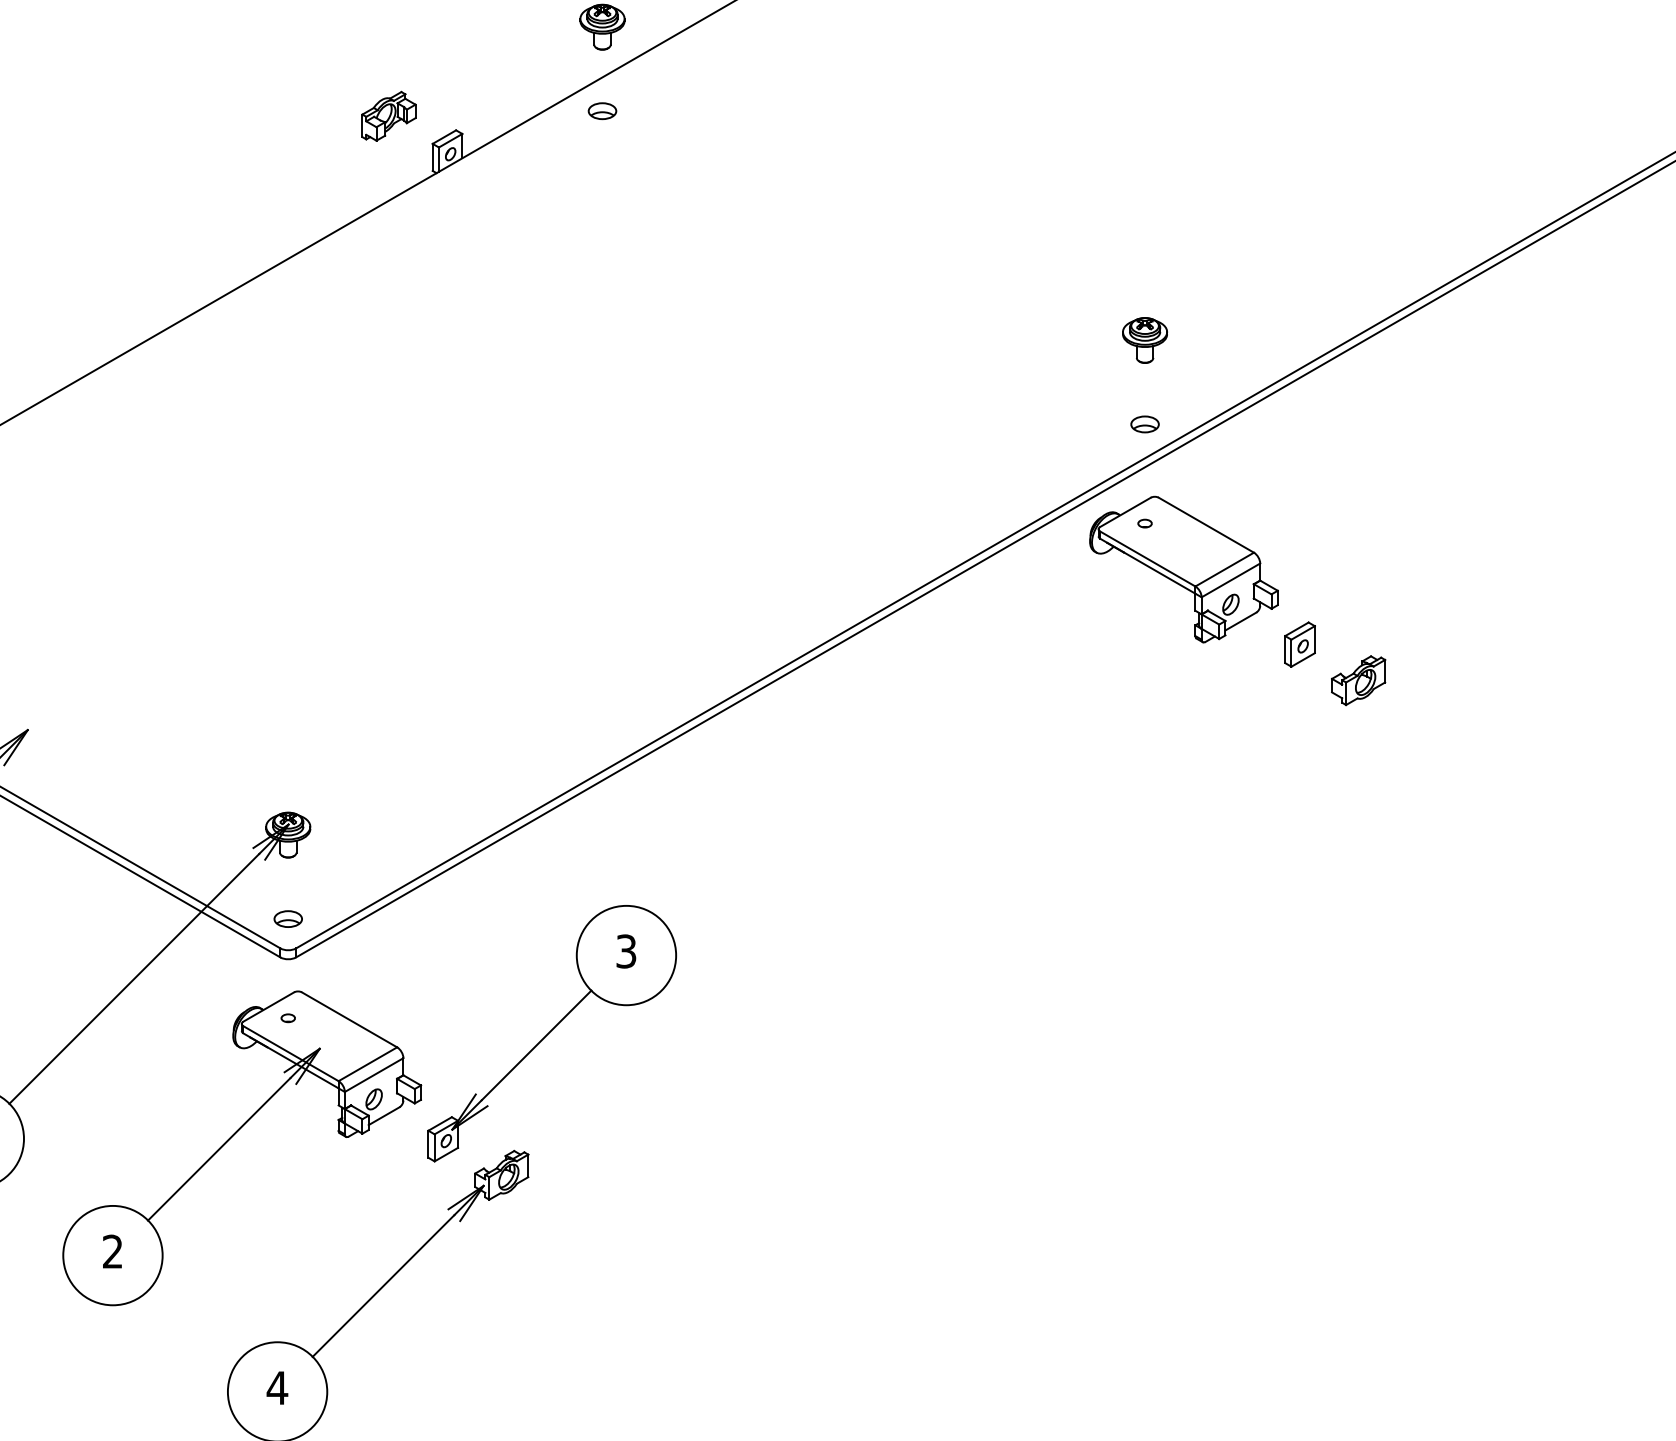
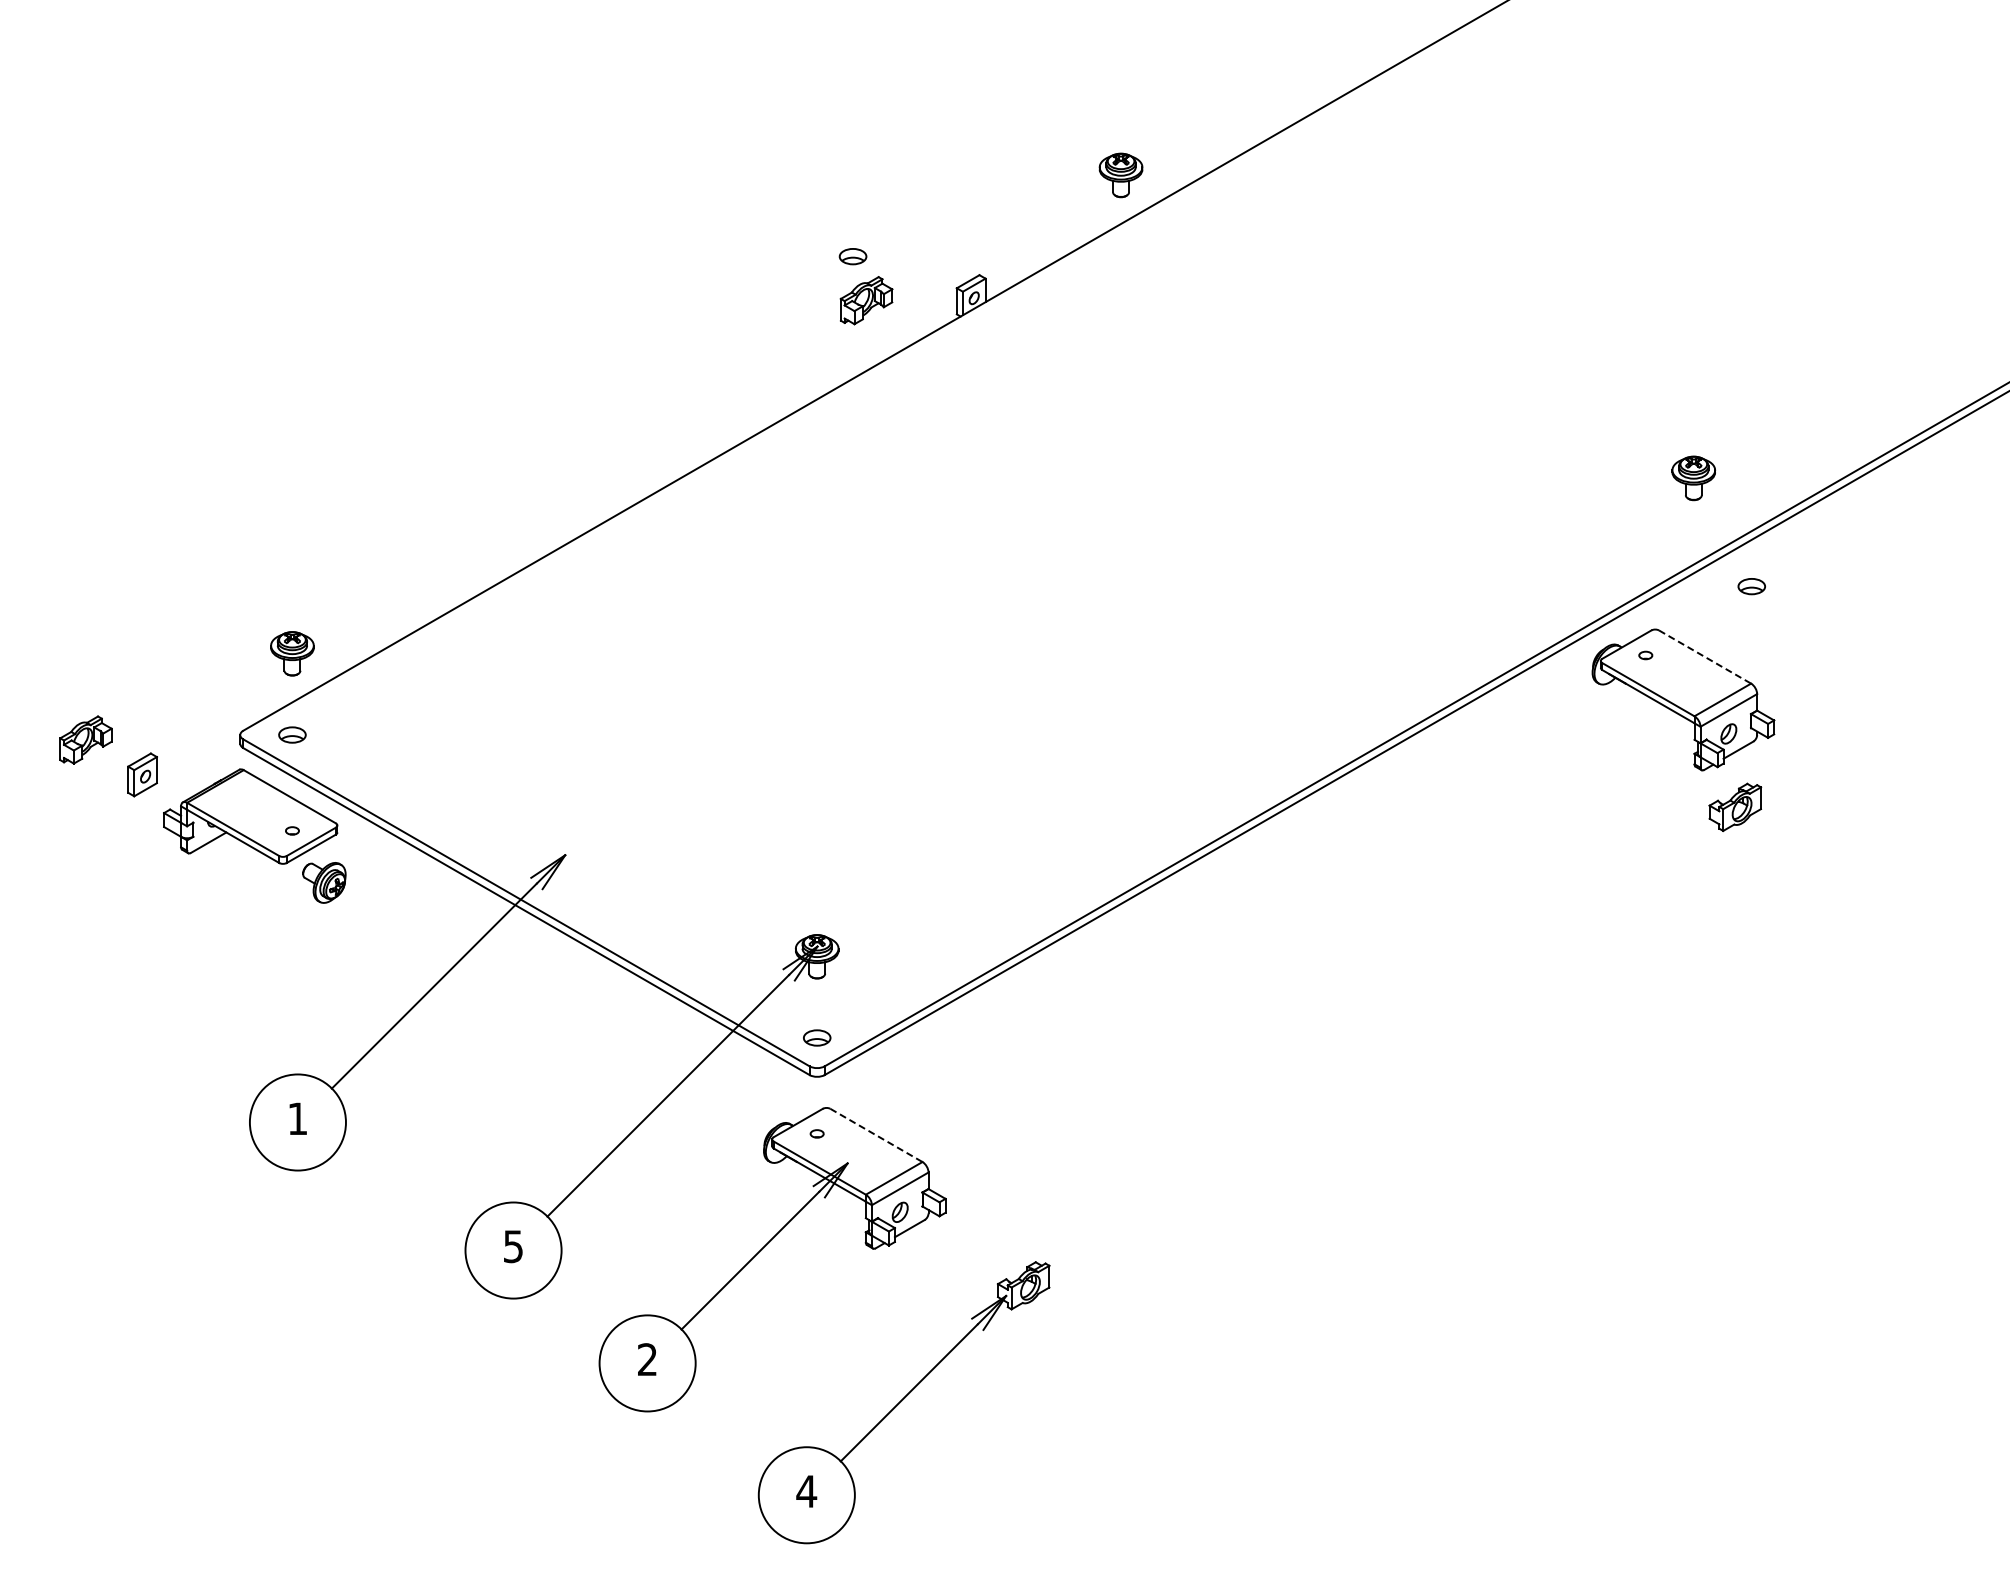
part: (601, 111) -> (852, 256), moved
part: (388, 116) -> (866, 300), moved
part: (1144, 340) -> (1693, 478), moved
part: (1144, 424) -> (1751, 586), moved
line: (1206, 525) -> (1705, 657), solid -> dashed
part: (1299, 644) -> (1795, 772), removed
part: (1358, 679) -> (1735, 806), moved
line: (349, 1019) -> (876, 1135), solid -> dashed
part: (552, 1033) -> (1072, 1148), removed

